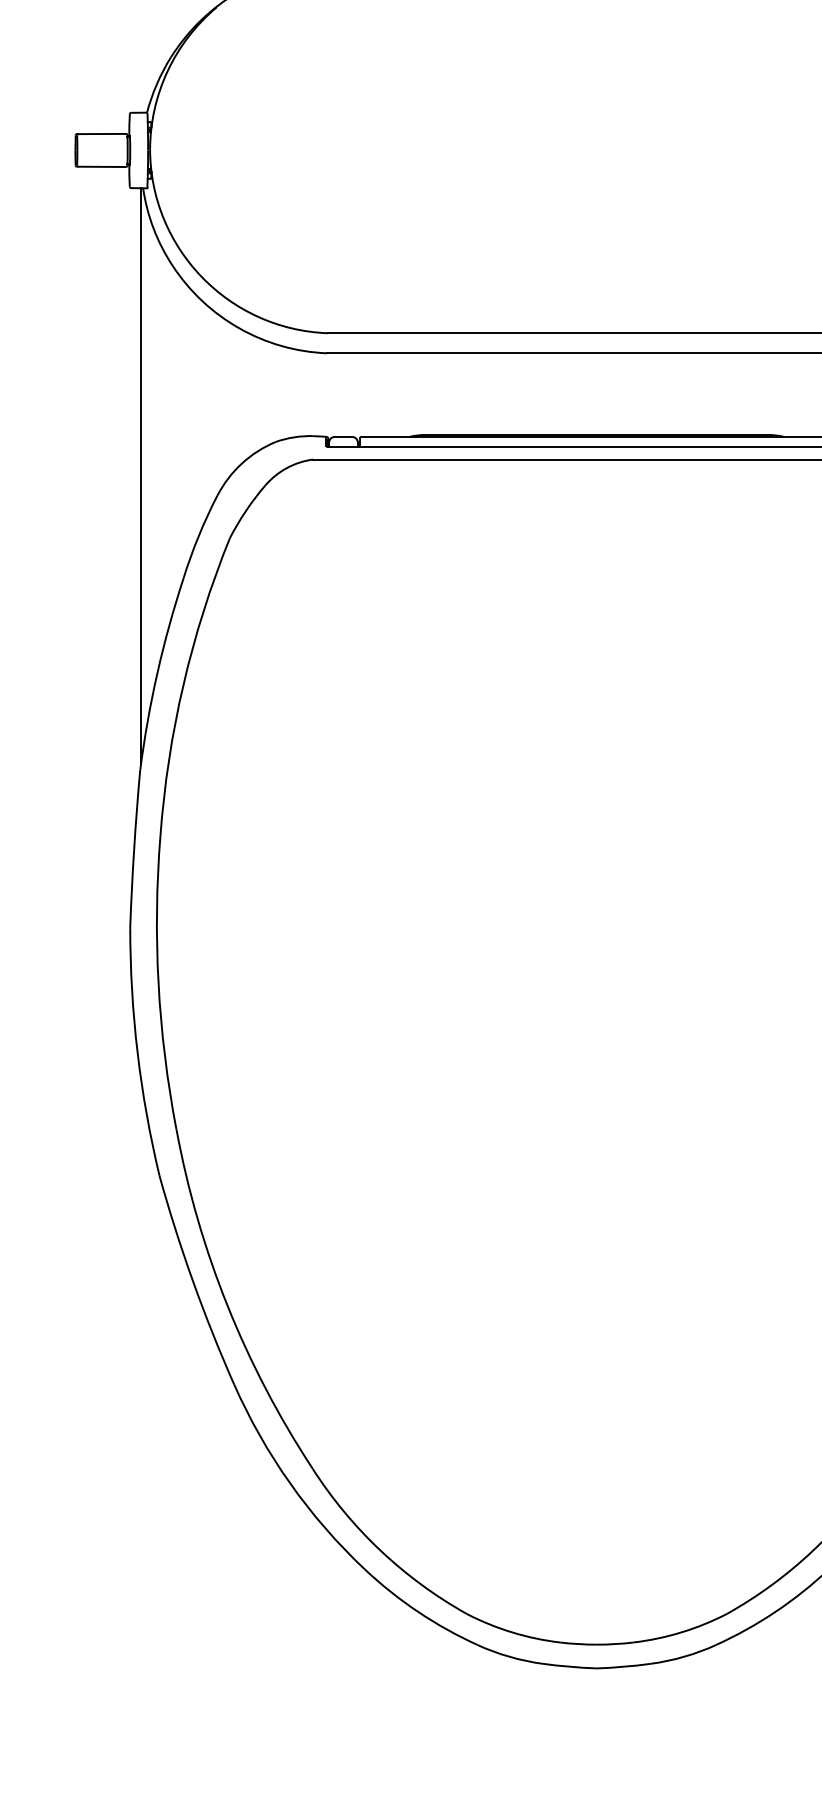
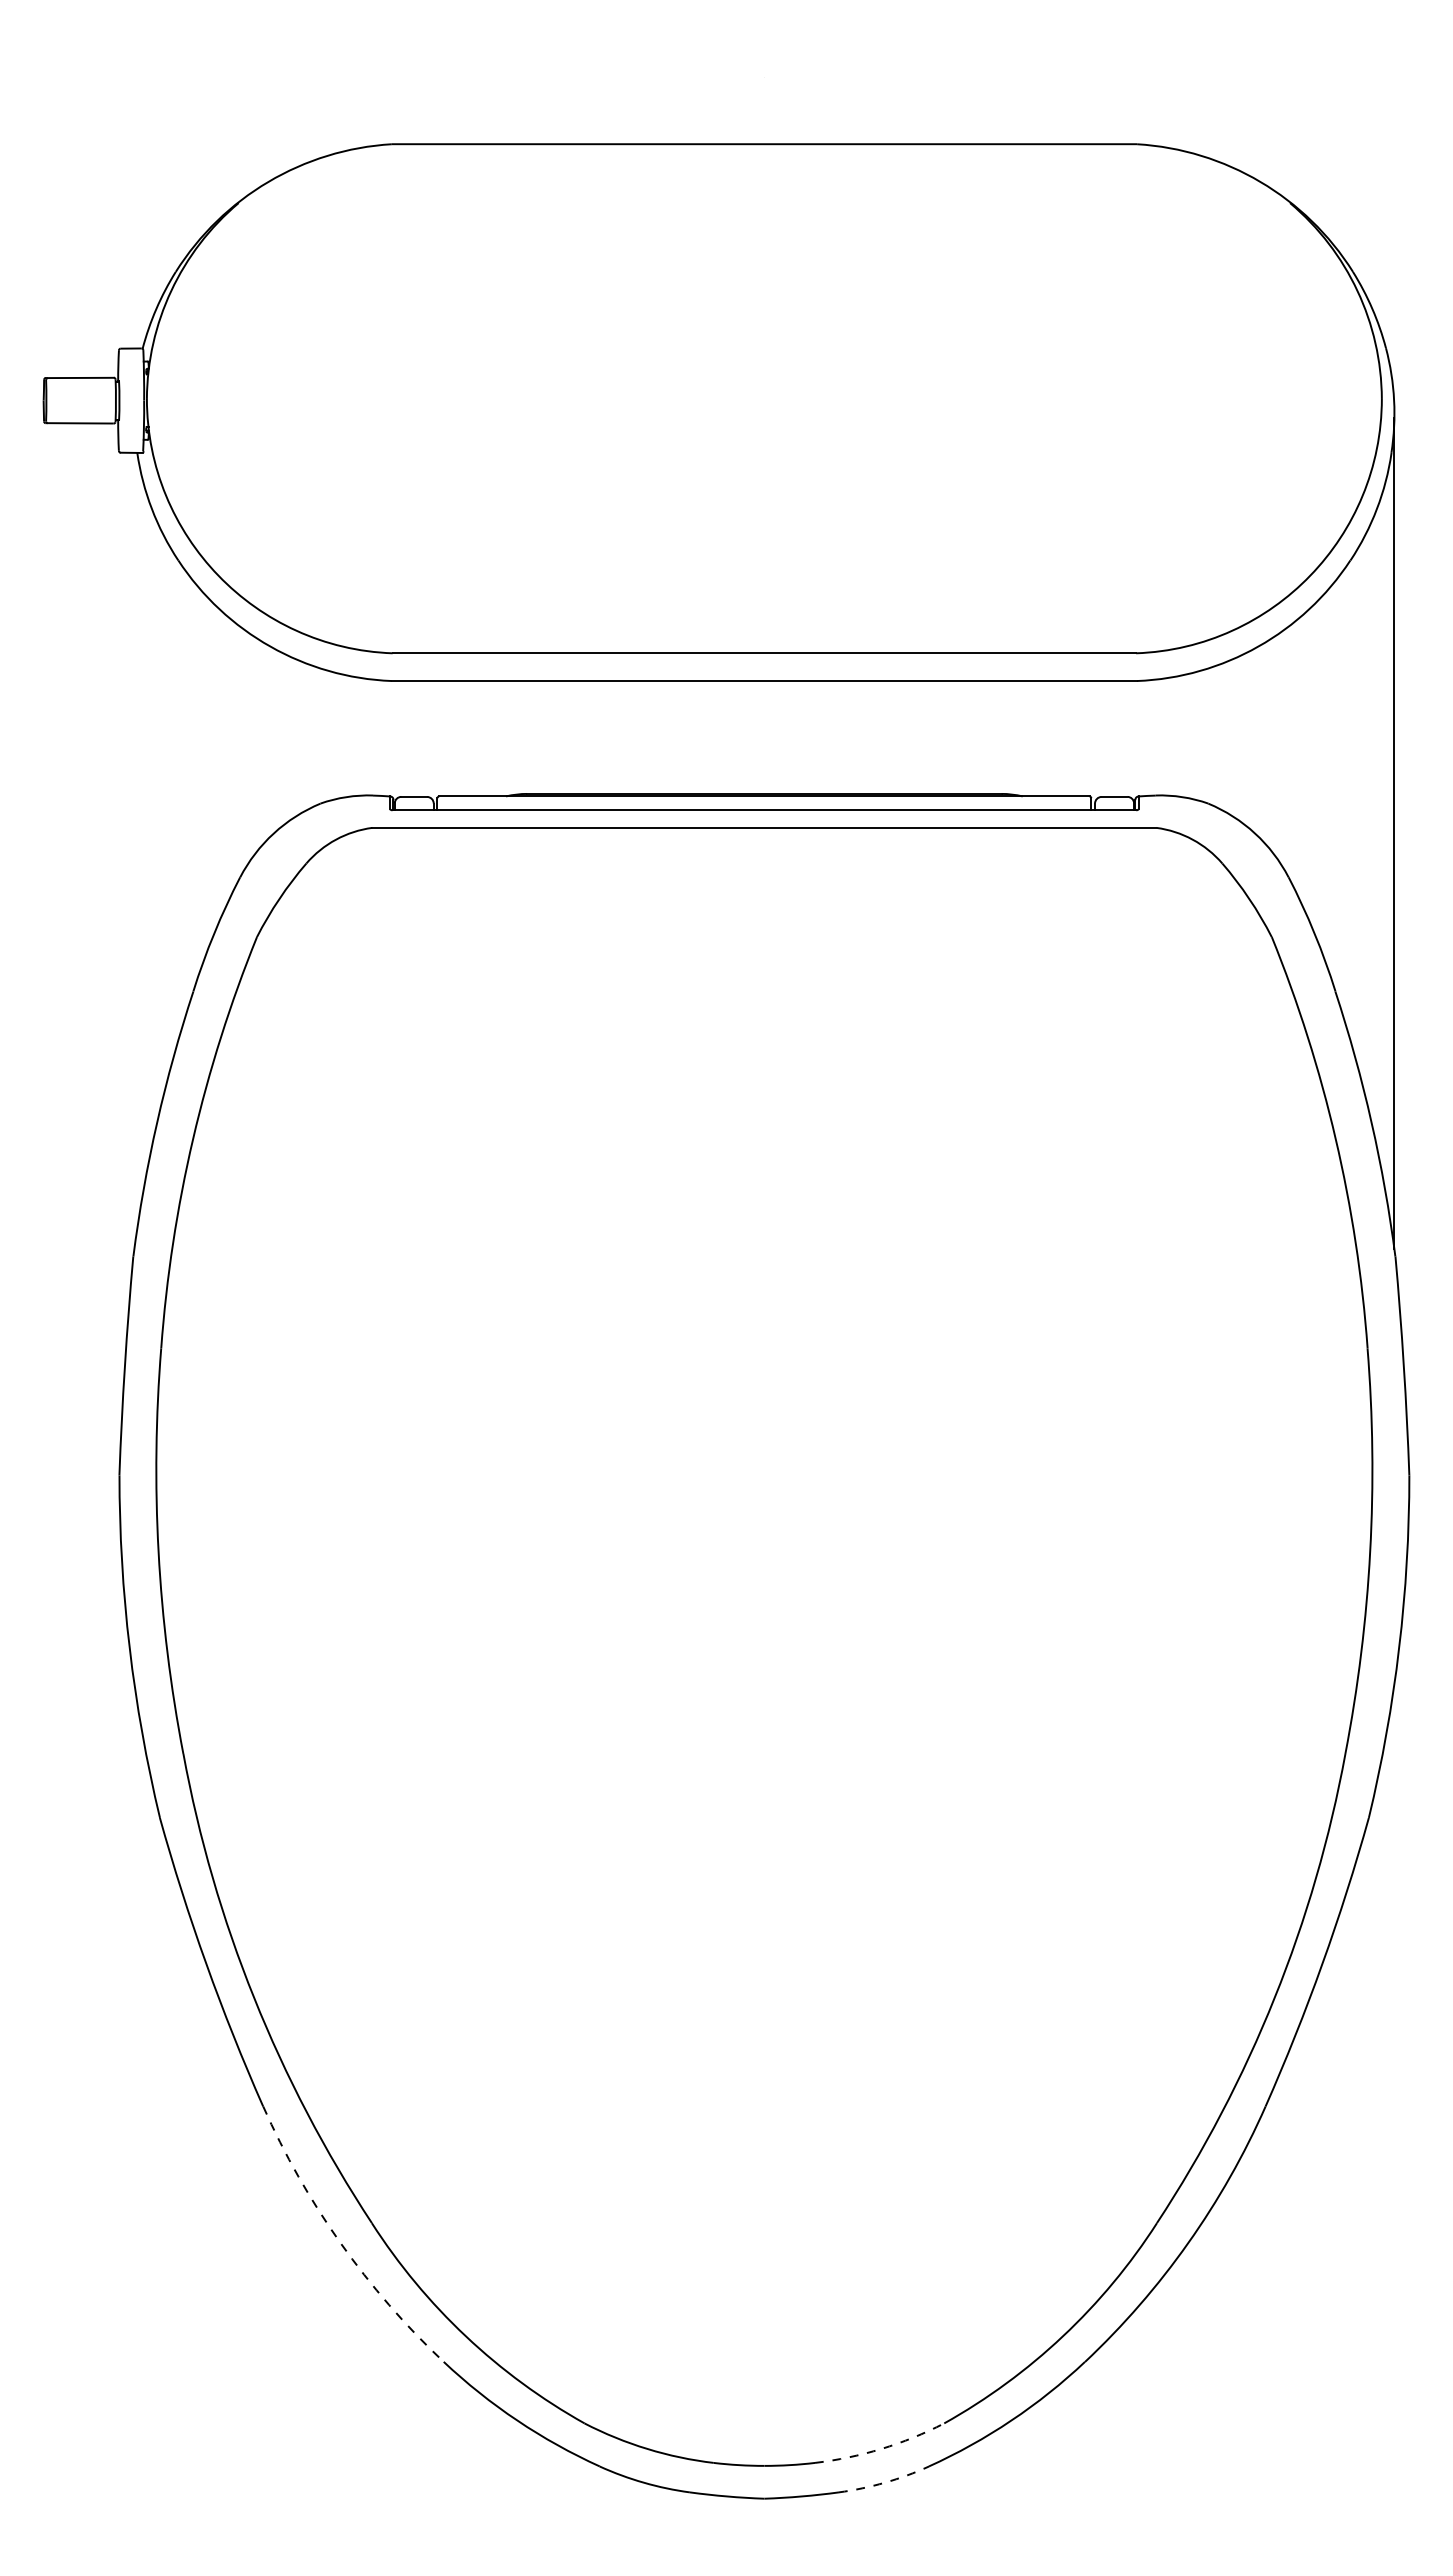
line: (141, 475) -> (134, 850), removed
arc: (290, 1483) -> (340, 2243), solid -> dashed
arc: (681, 1632) -> (881, 2448), solid -> dashed
arc: (683, 1656) -> (884, 2482), solid -> dashed

